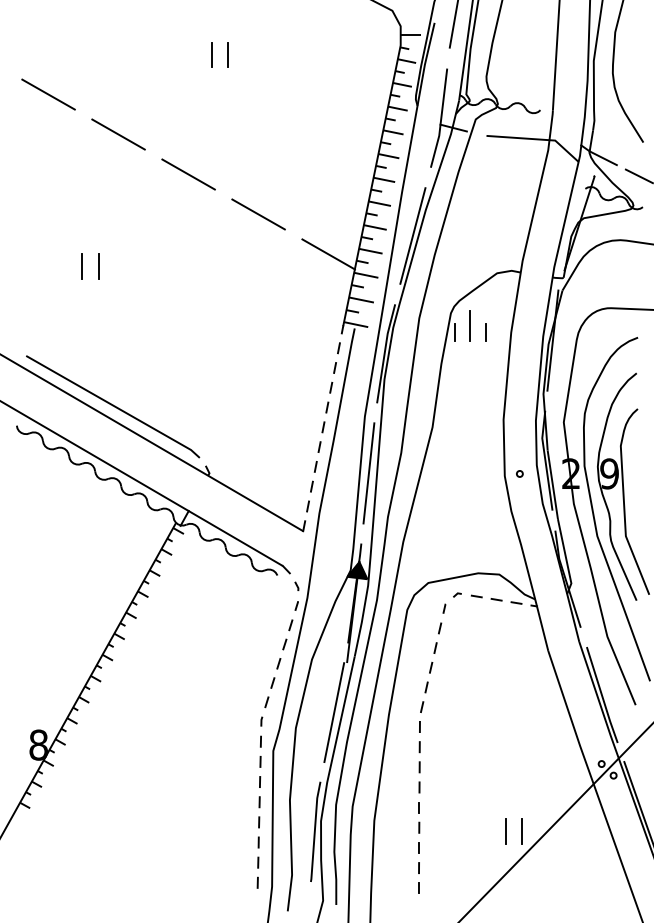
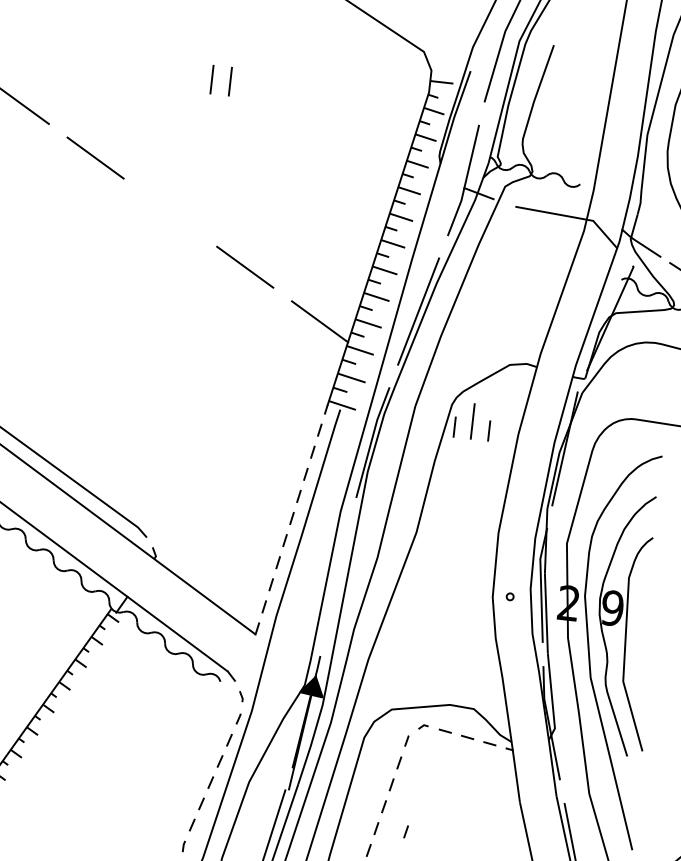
line: (188, 174) -> (170, 212), removed
line: (82, 266) -> (37, 304), removed
line: (98, 266) -> (55, 306), removed
line: (368, 473) -> (337, 576), removed
line: (452, 687) -> (405, 831), added

